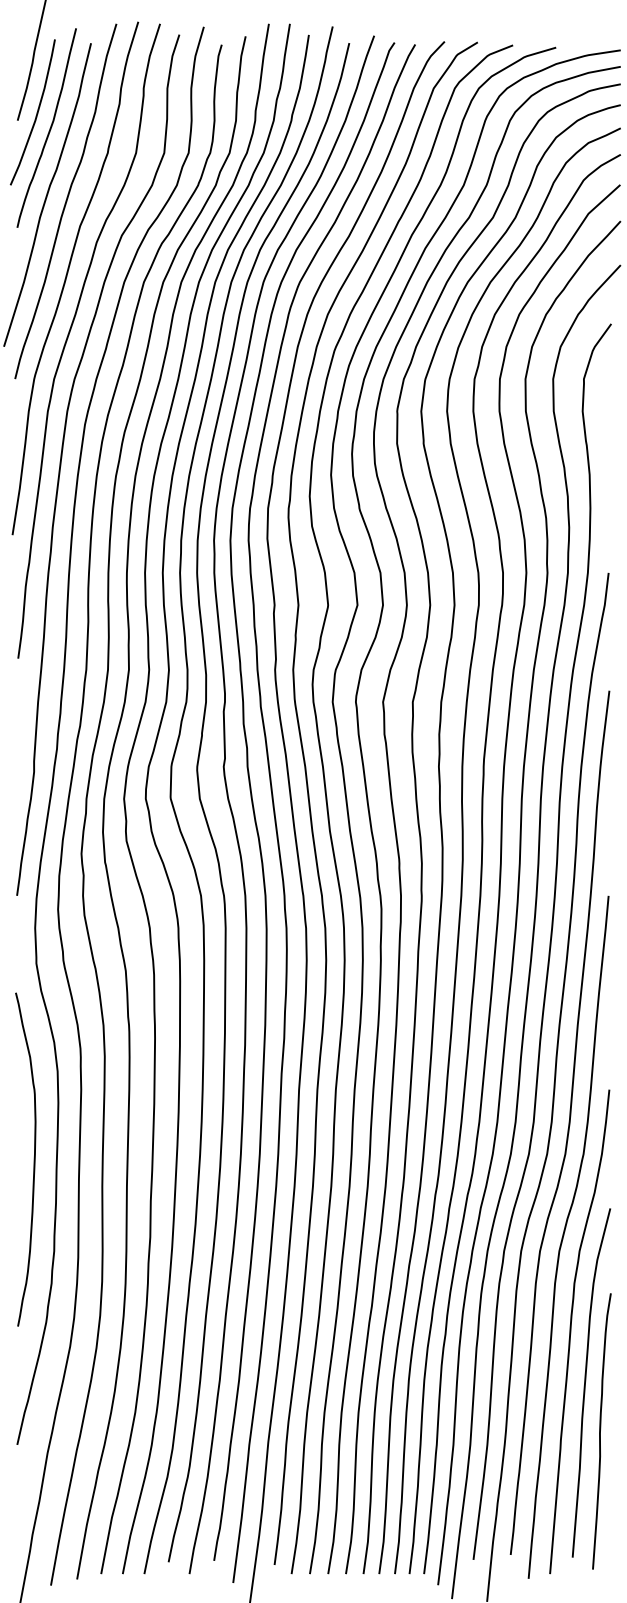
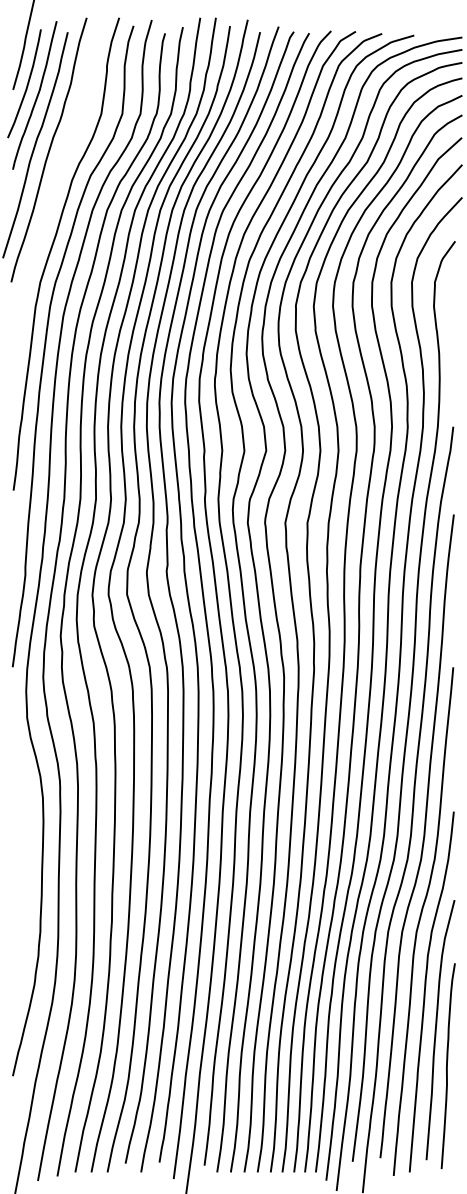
curve: (67, 276) -> (50, 205), removed
curve: (33, 1159) -> (24, 863), removed

